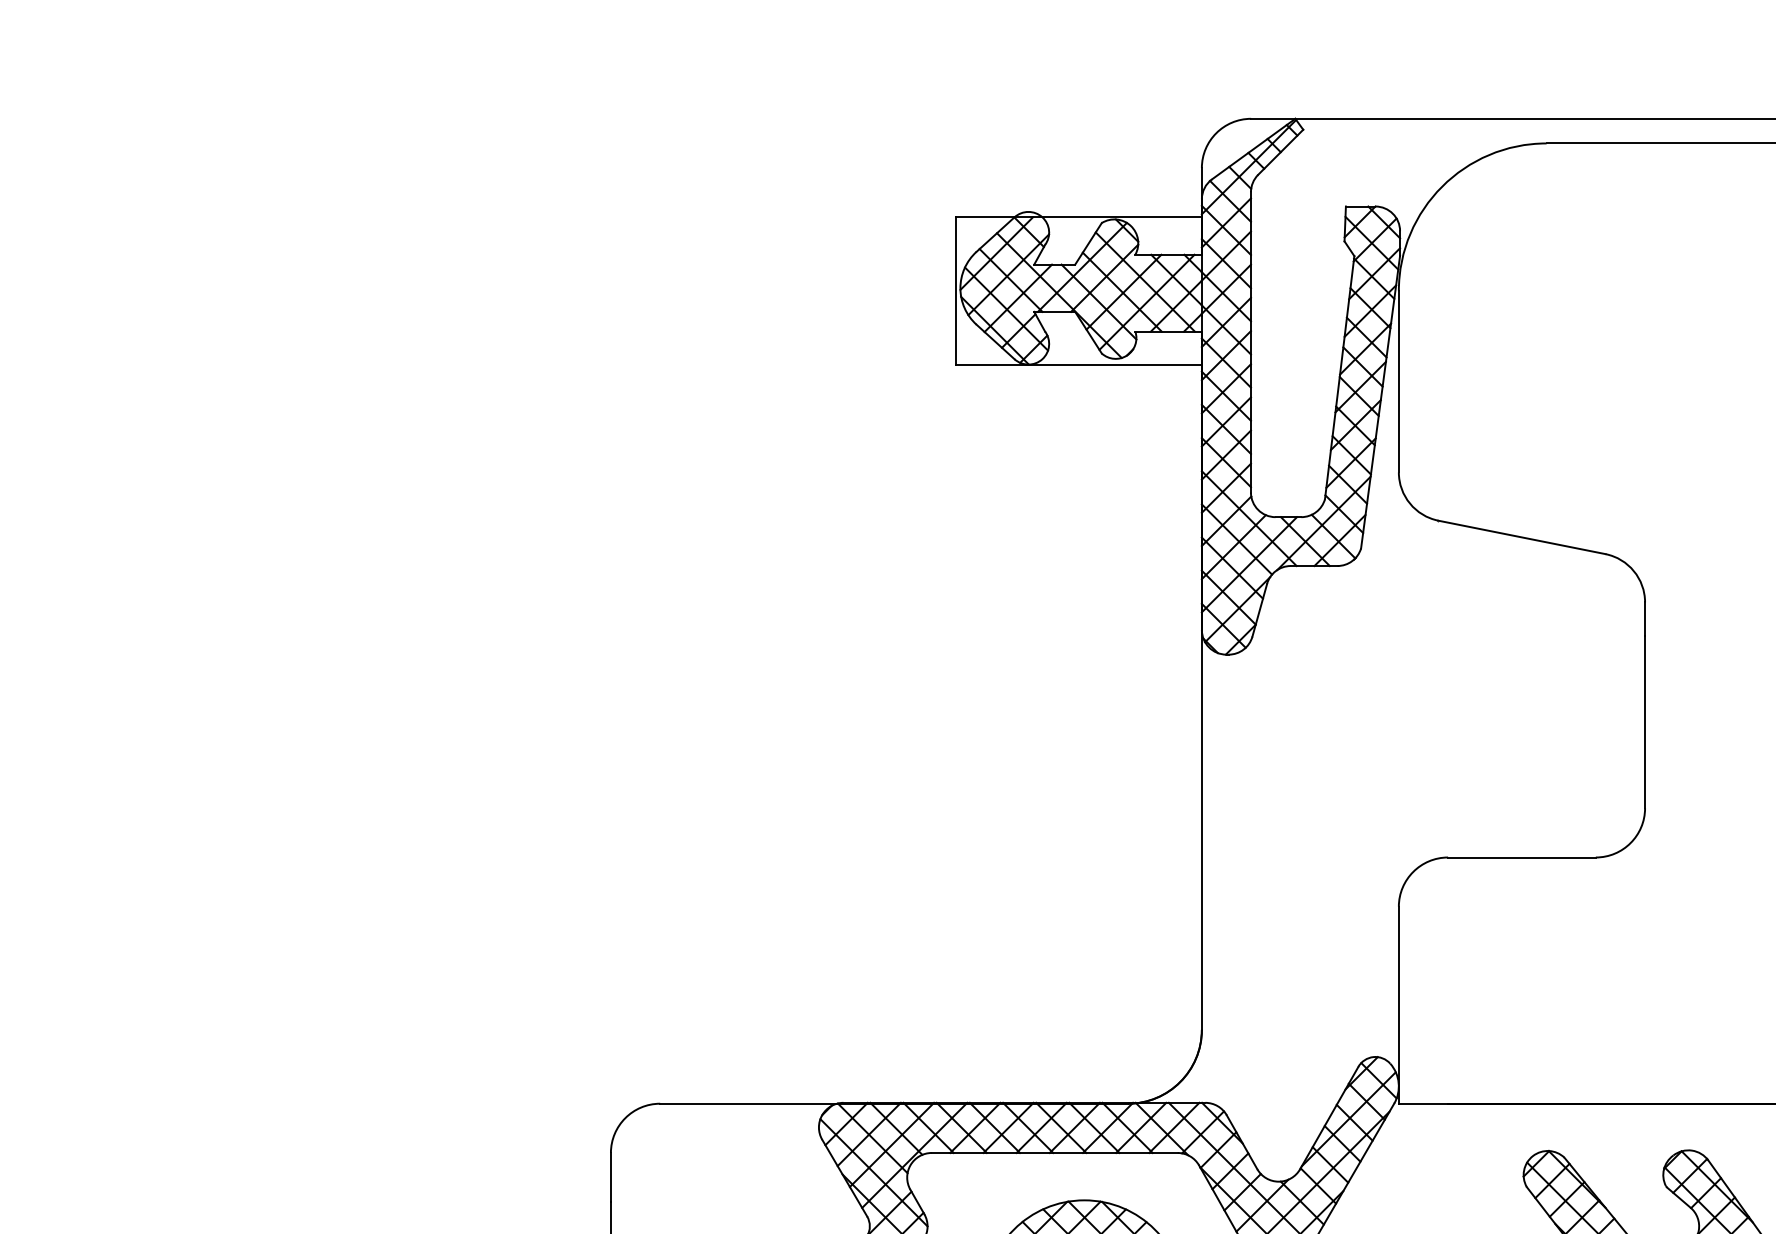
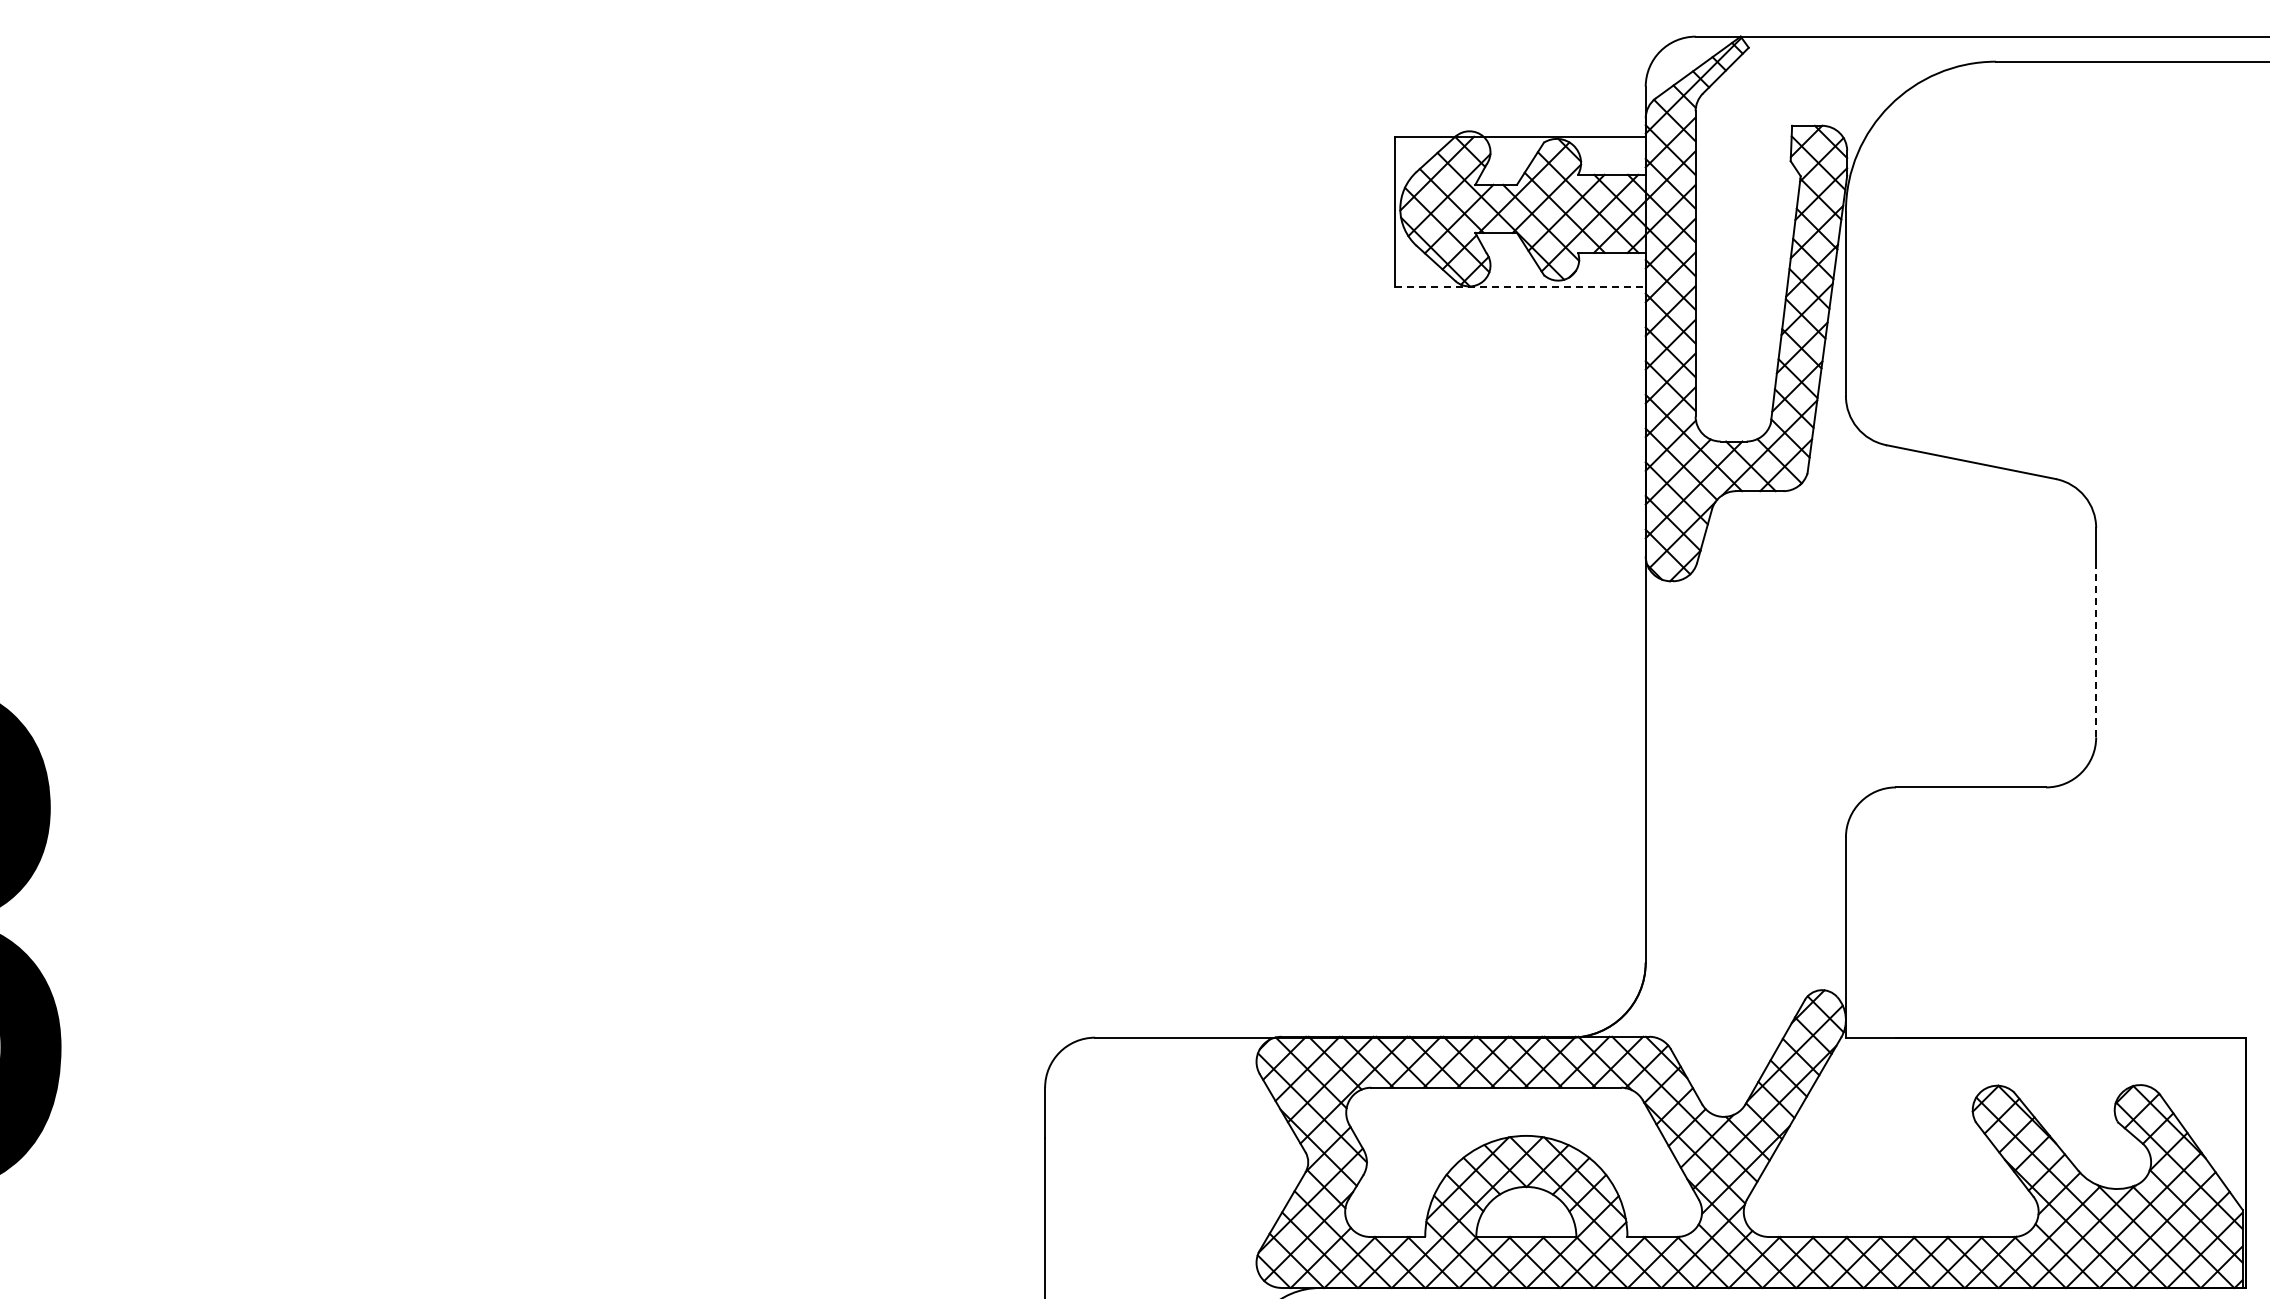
line: (1079, 364) -> (1521, 286), solid -> dashed
line: (1645, 721) -> (2096, 649), solid -> dashed

